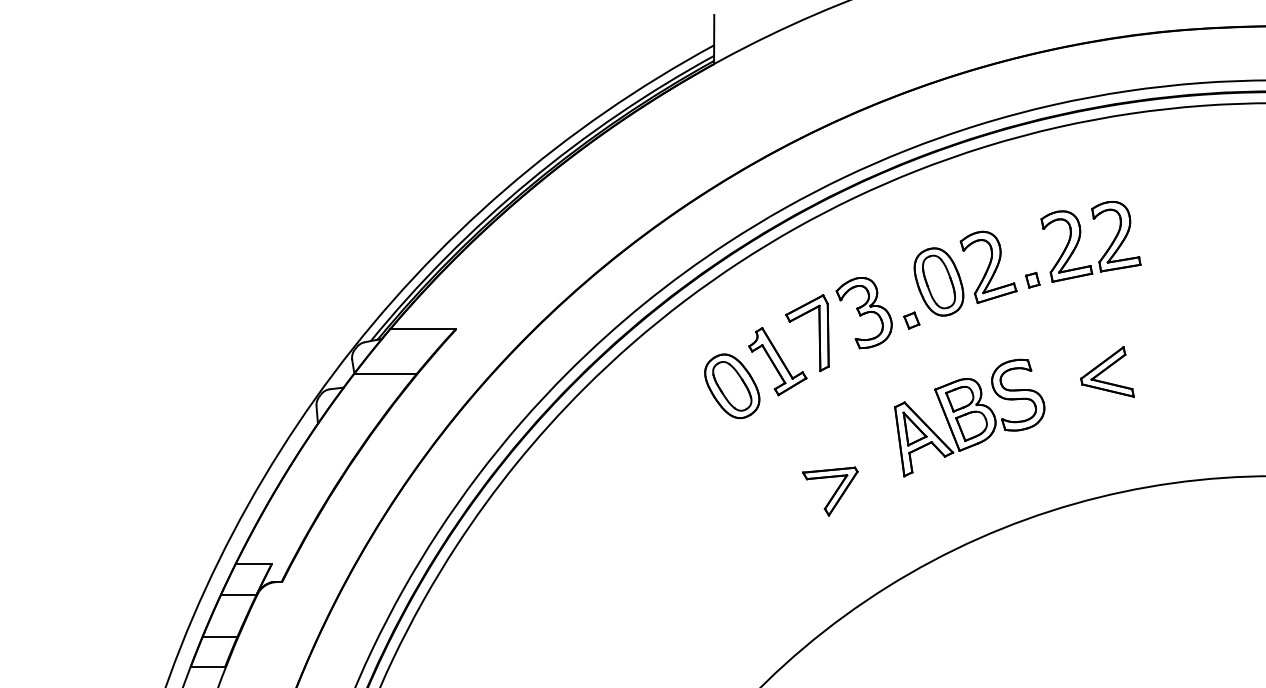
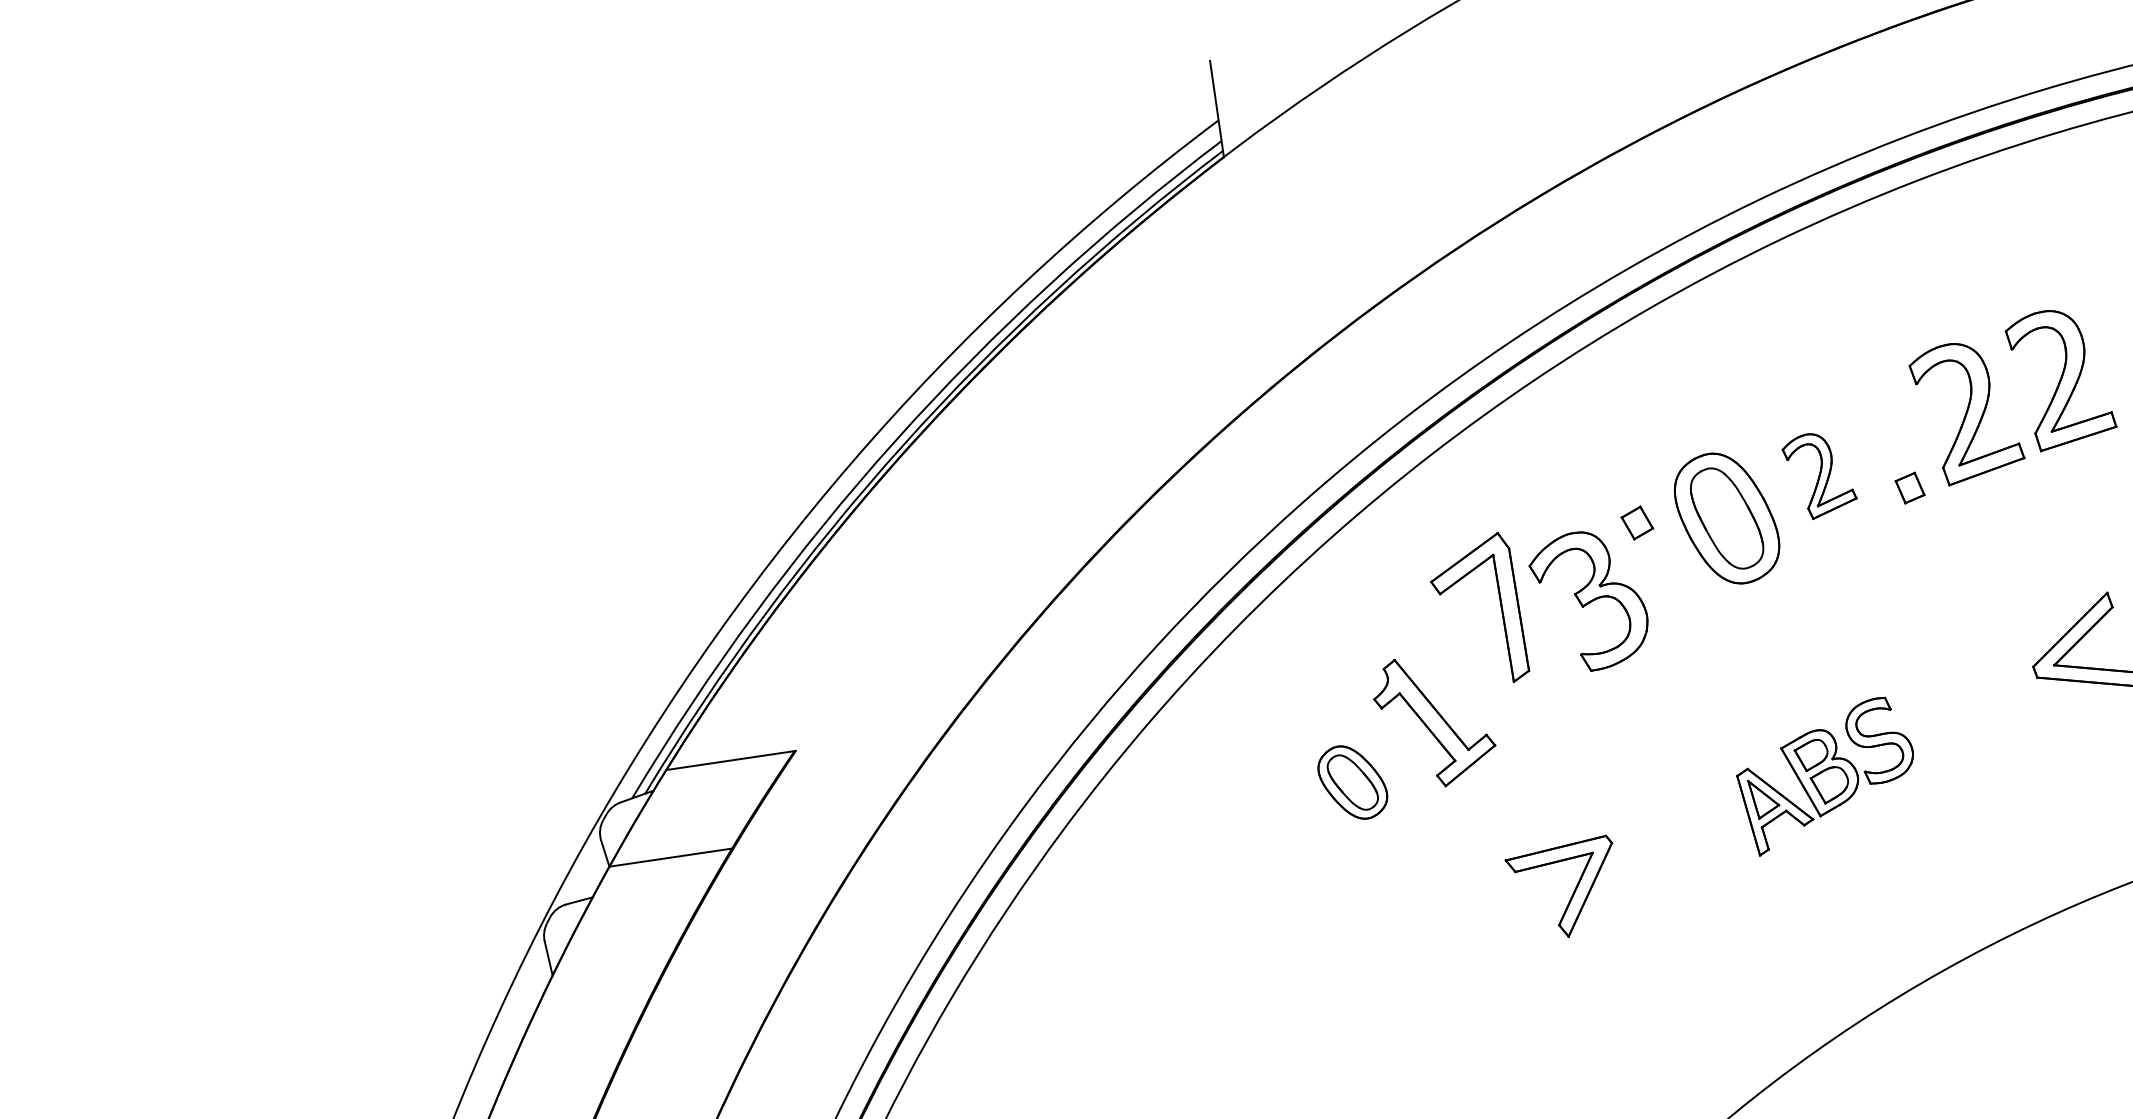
part: (988, 266) -> (1819, 473), size x0.6
part: (911, 320) -> (1636, 522), moved
part: (818, 333) -> (1499, 609), moved
part: (732, 386) -> (1353, 782), size x0.6
part: (969, 417) -> (1825, 774), size x0.6
part: (830, 491) -> (1564, 889), moved

